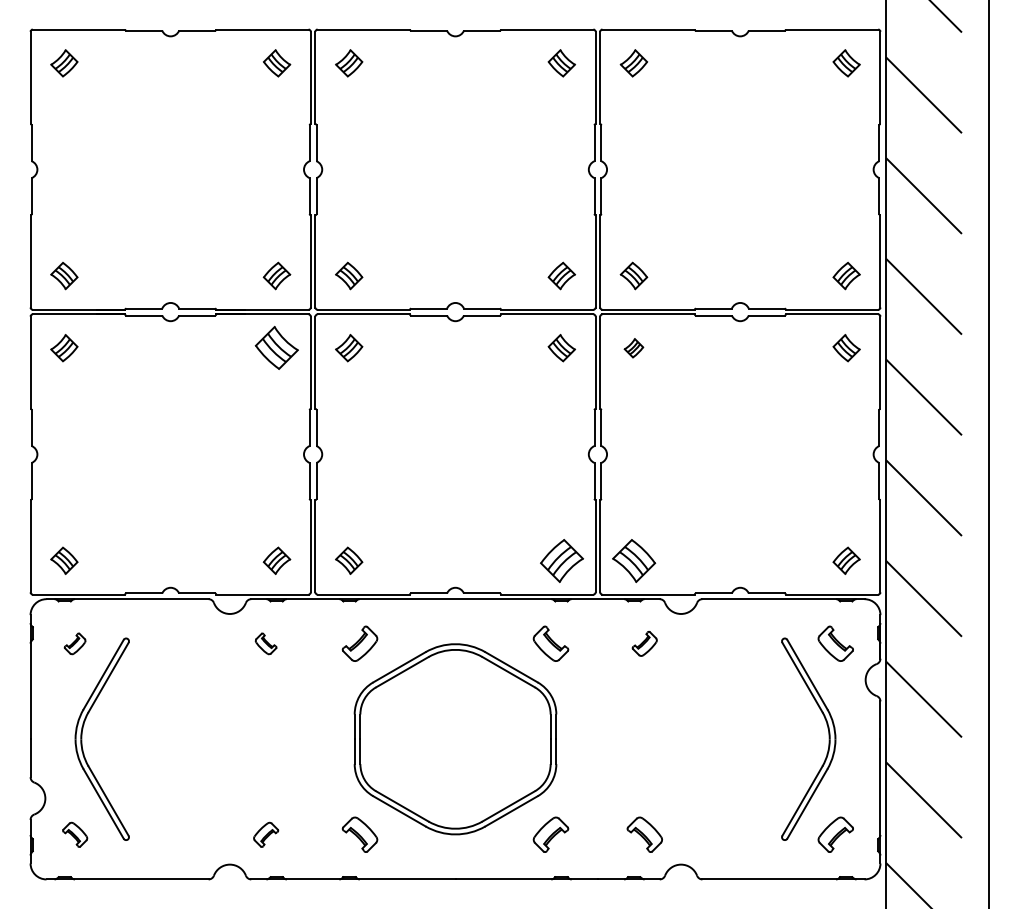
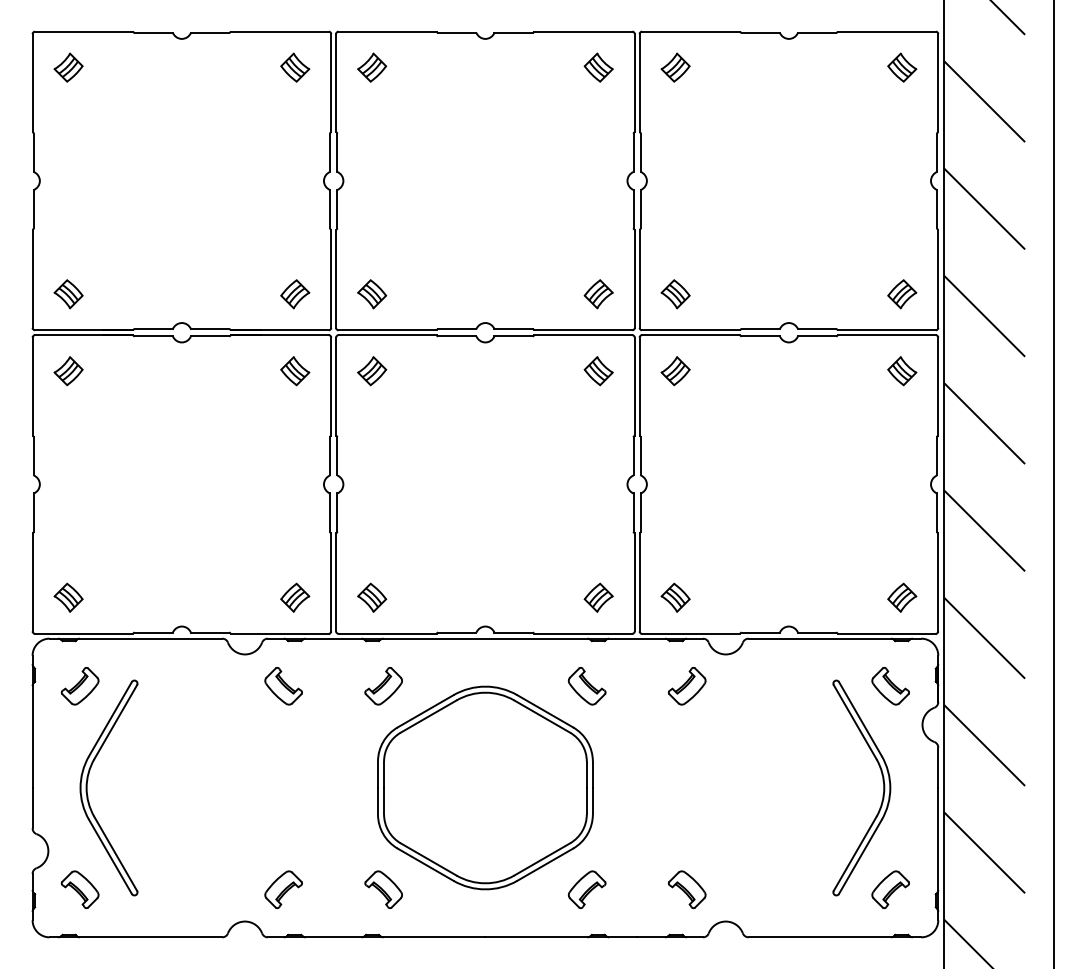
part: (277, 348) -> (295, 371), size x0.62
part: (633, 348) -> (675, 371), size x1.43
part: (561, 560) -> (598, 597), size x0.62
part: (633, 560) -> (675, 597), size x0.62
part: (74, 644) -> (79, 686), size x1.67
part: (266, 644) -> (283, 686), size x1.67
part: (644, 644) -> (686, 686), size x1.43
part: (74, 834) -> (79, 889), size x1.43
part: (266, 834) -> (283, 889), size x1.43

